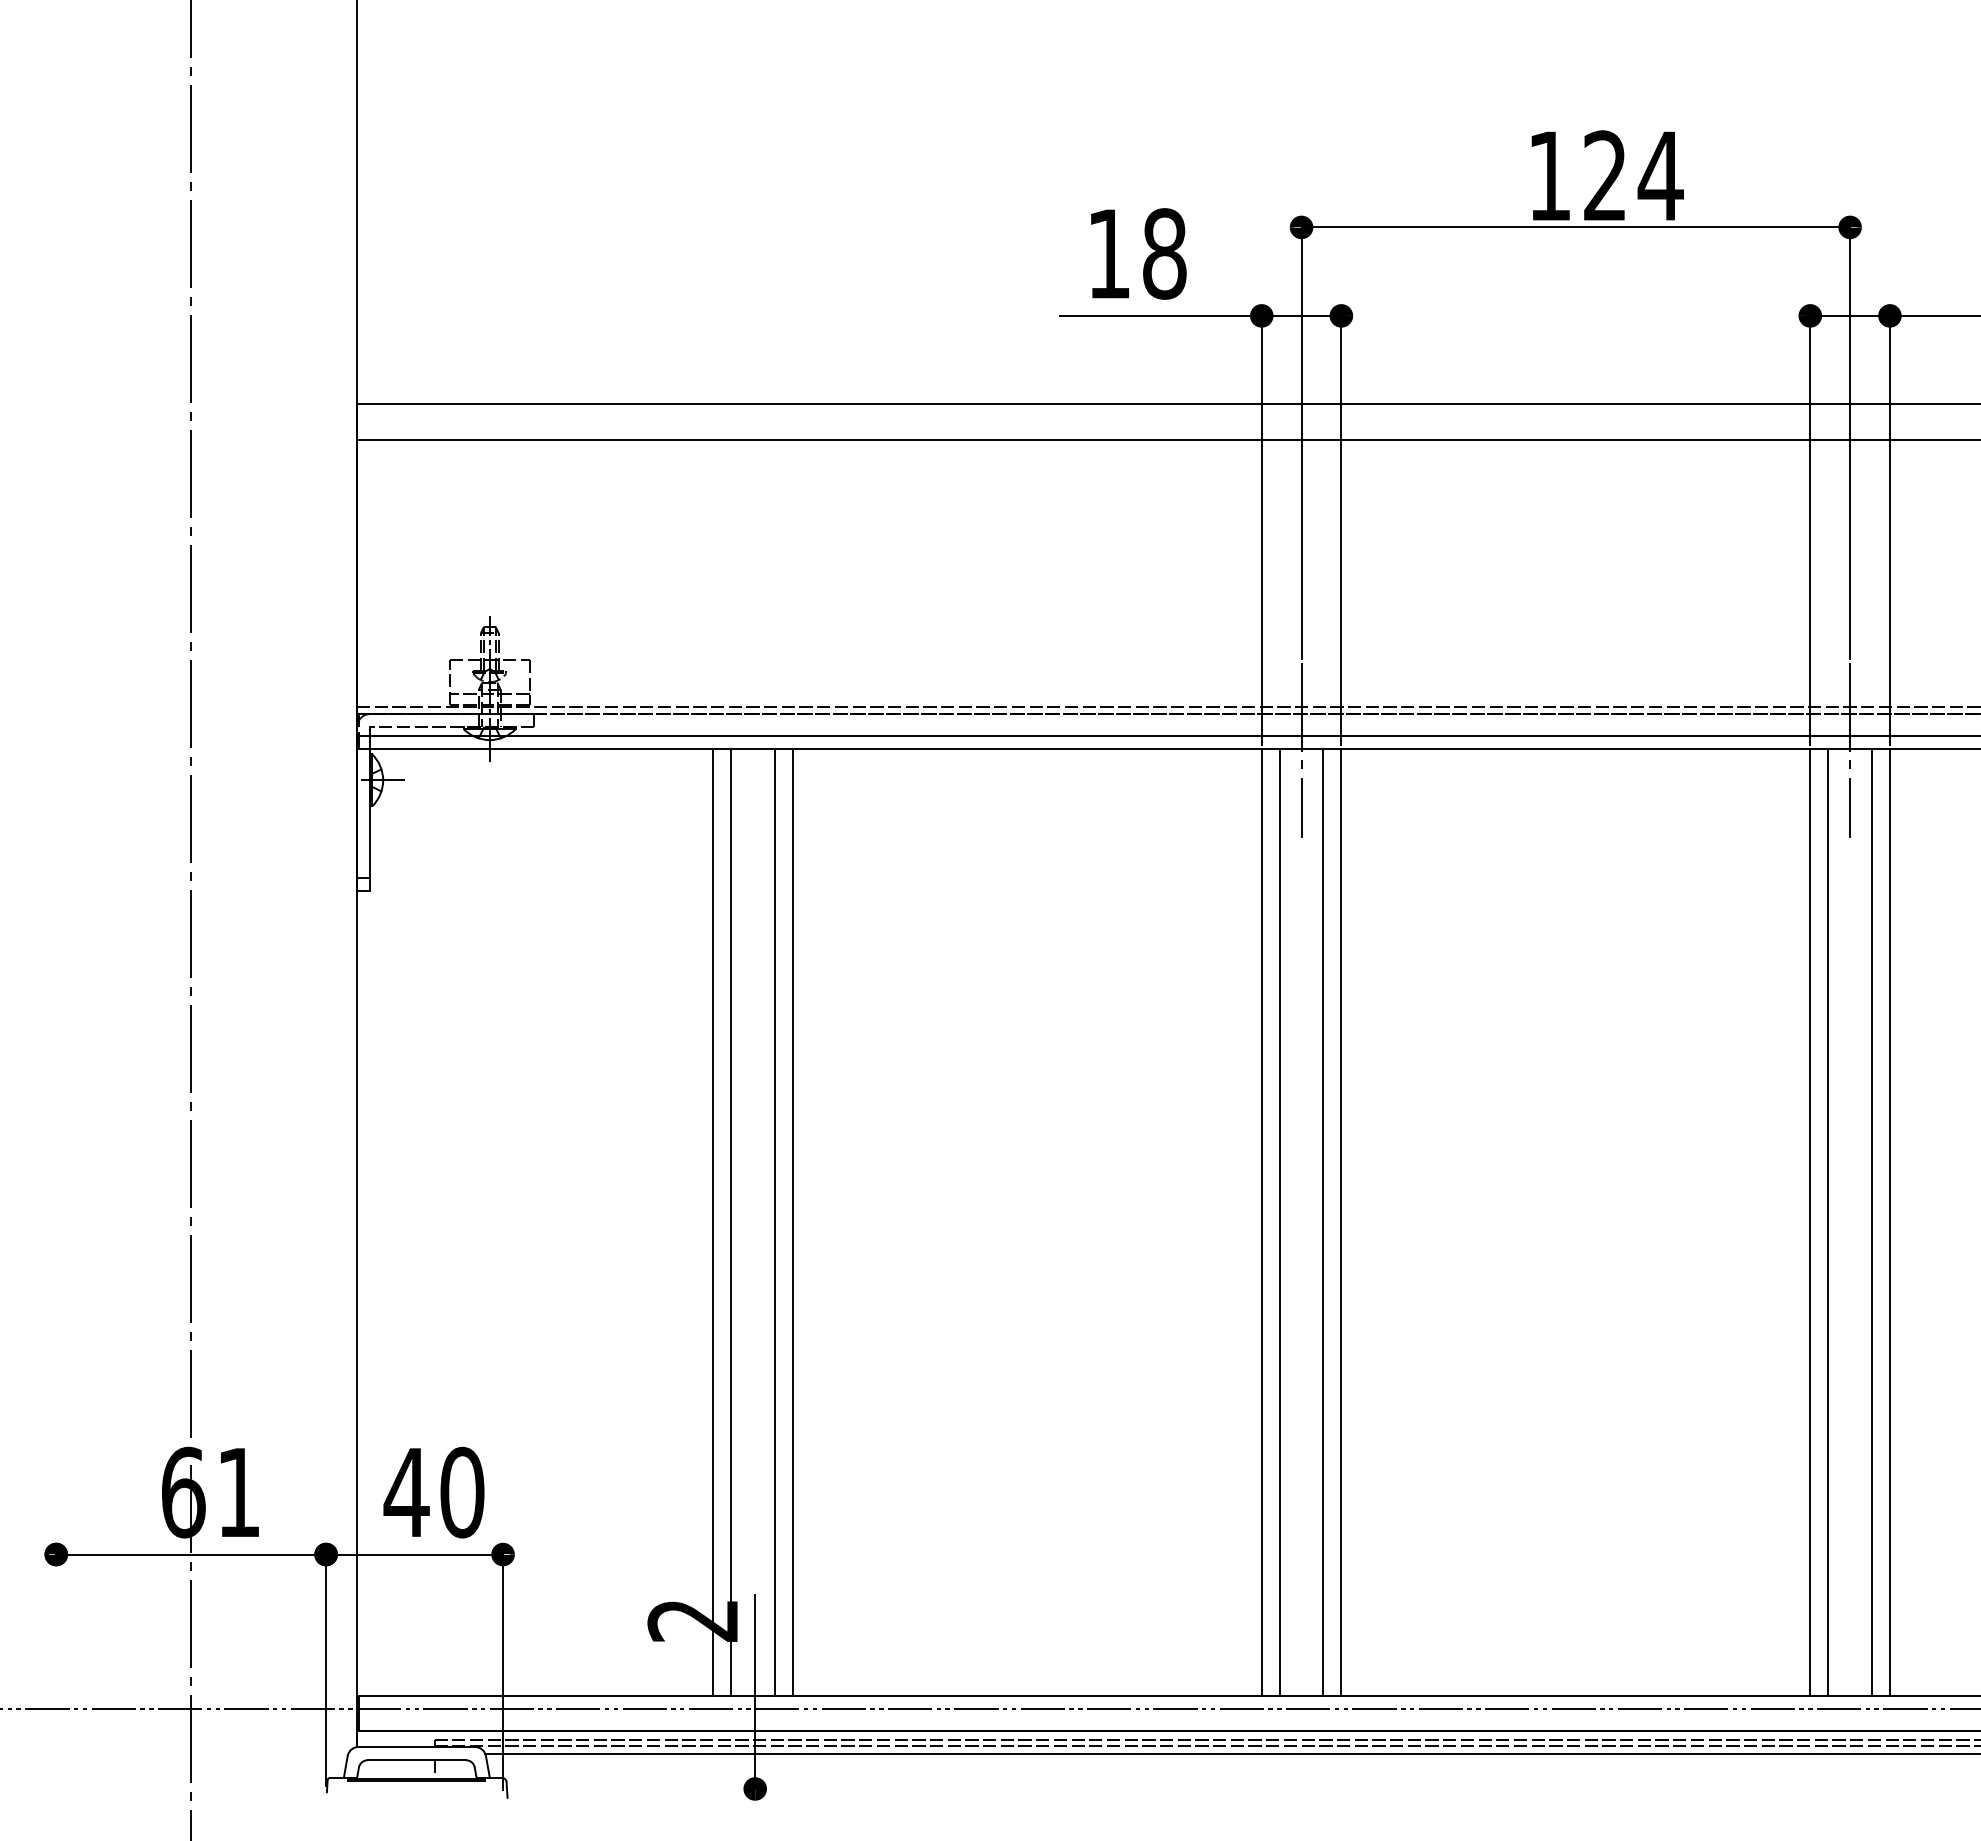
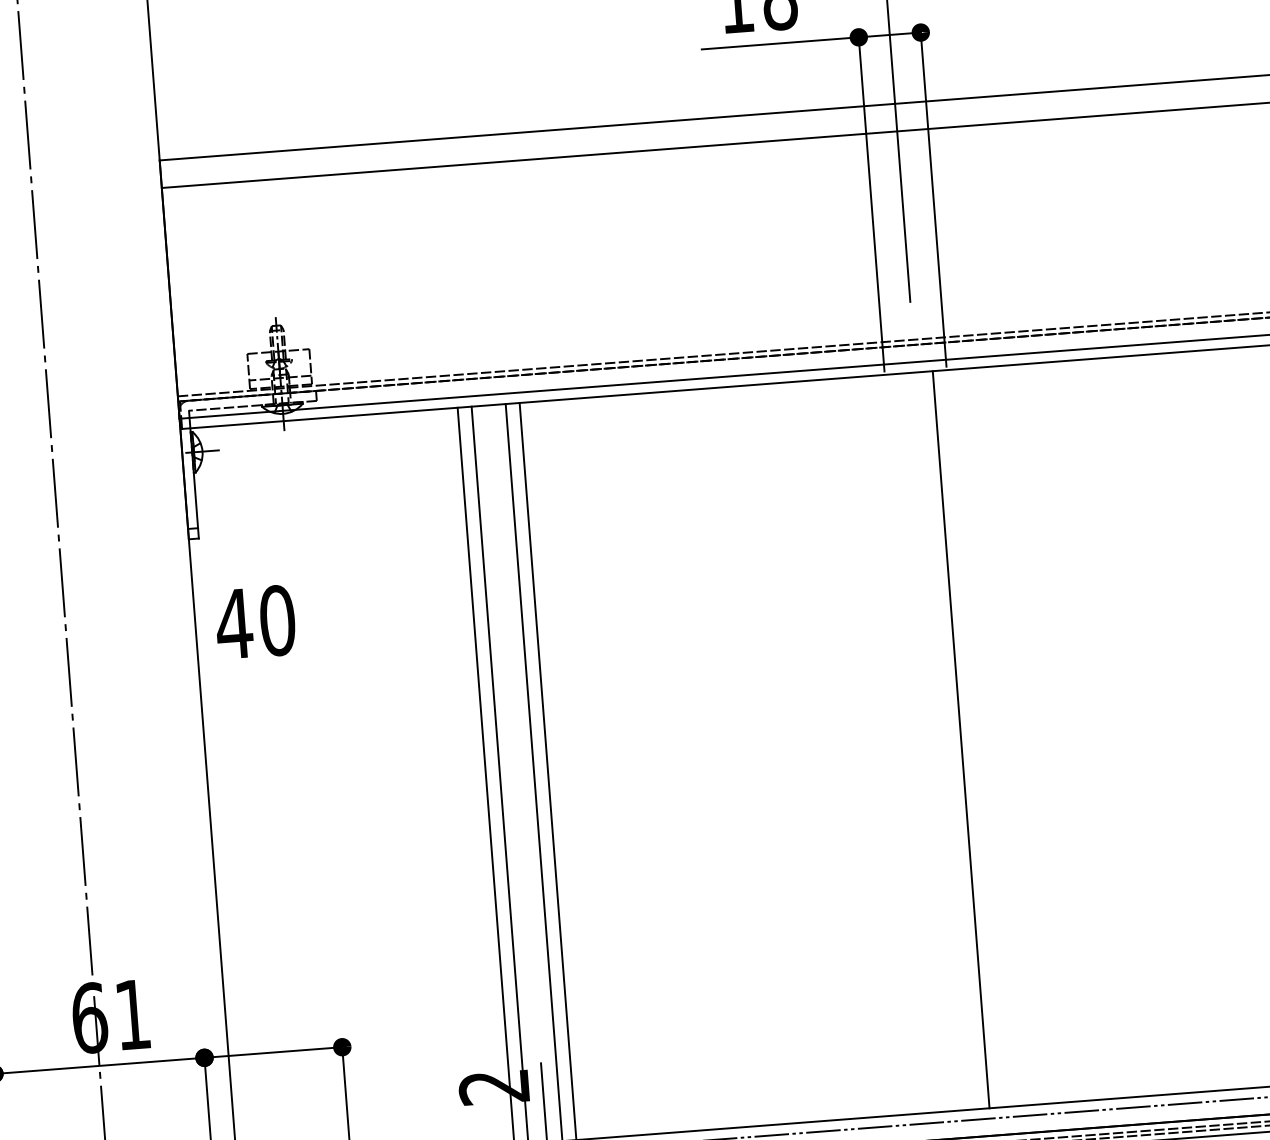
line: (1301, 750) -> (915, 373), removed
line: (1261, 1222) -> (912, 743), removed
line: (1279, 1222) -> (926, 742), removed
line: (1341, 1222) -> (975, 738), removed
text: (433, 1492) -> (255, 622), moved

